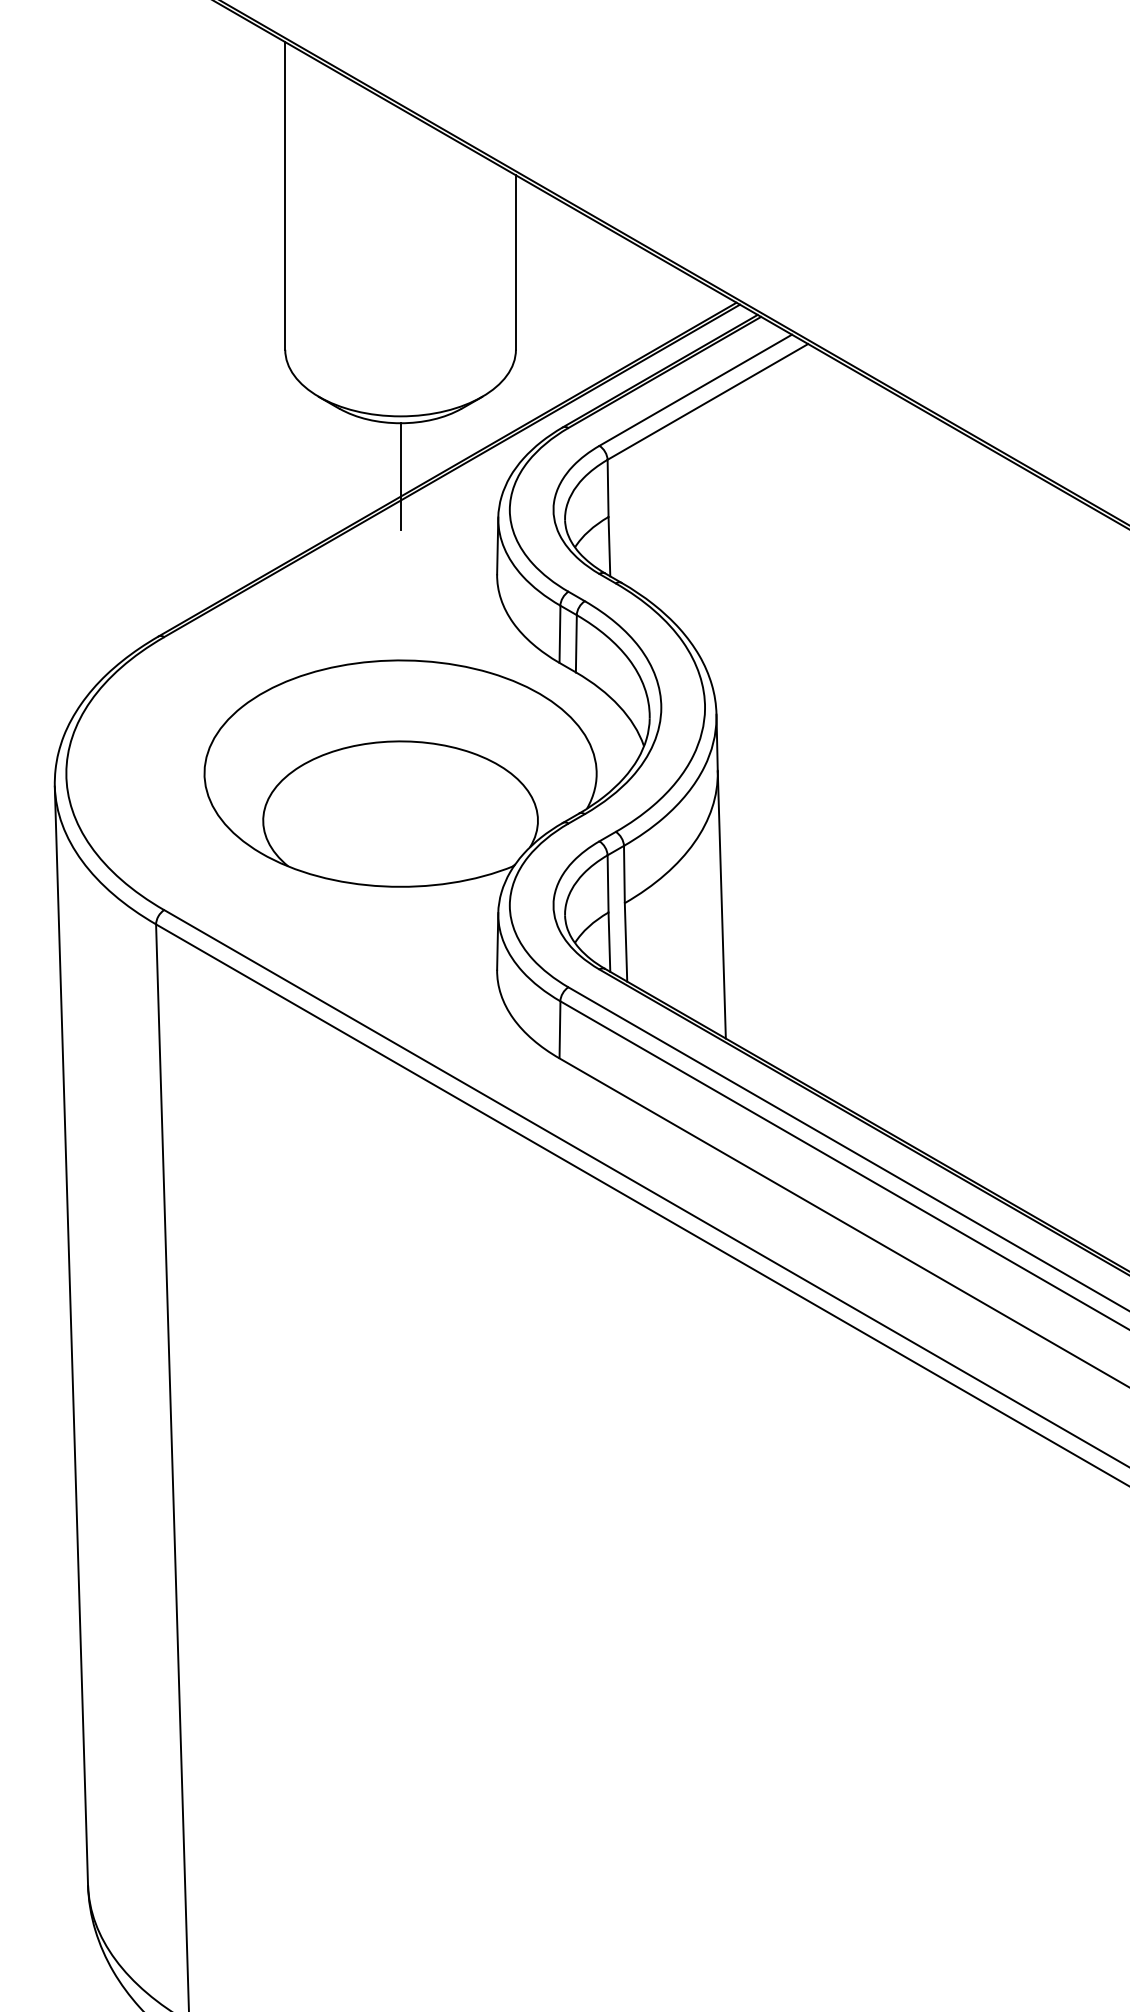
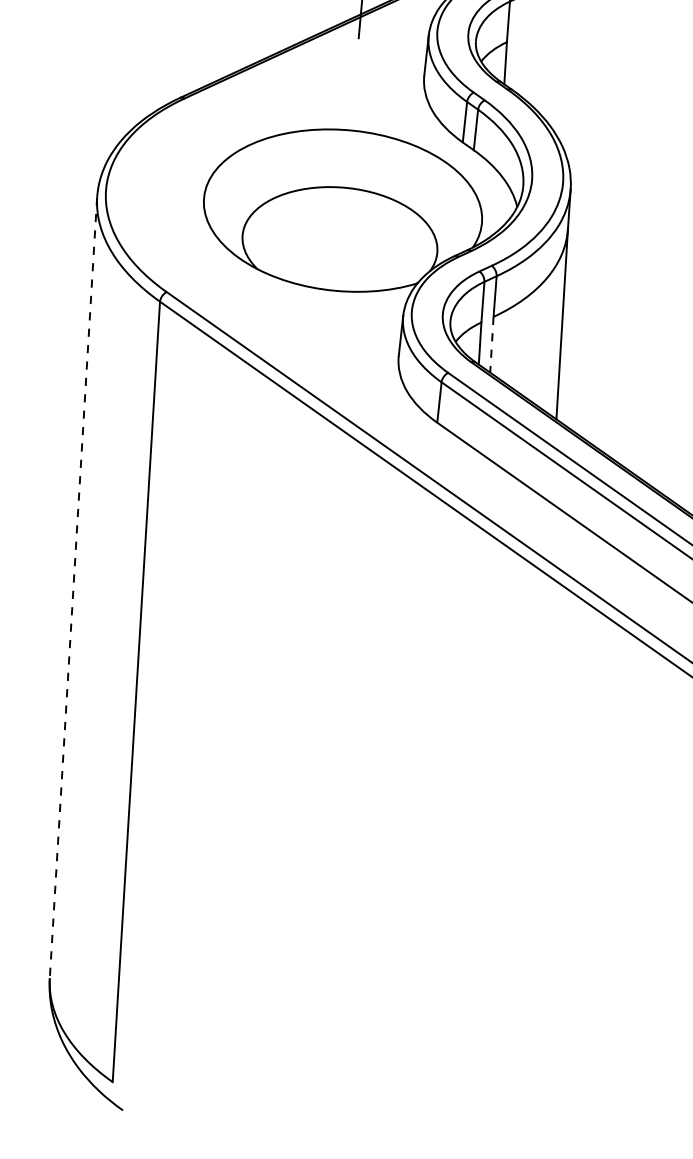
line: (626, 942) -> (492, 344), solid -> dashed
line: (71, 1336) -> (73, 588), solid -> dashed

